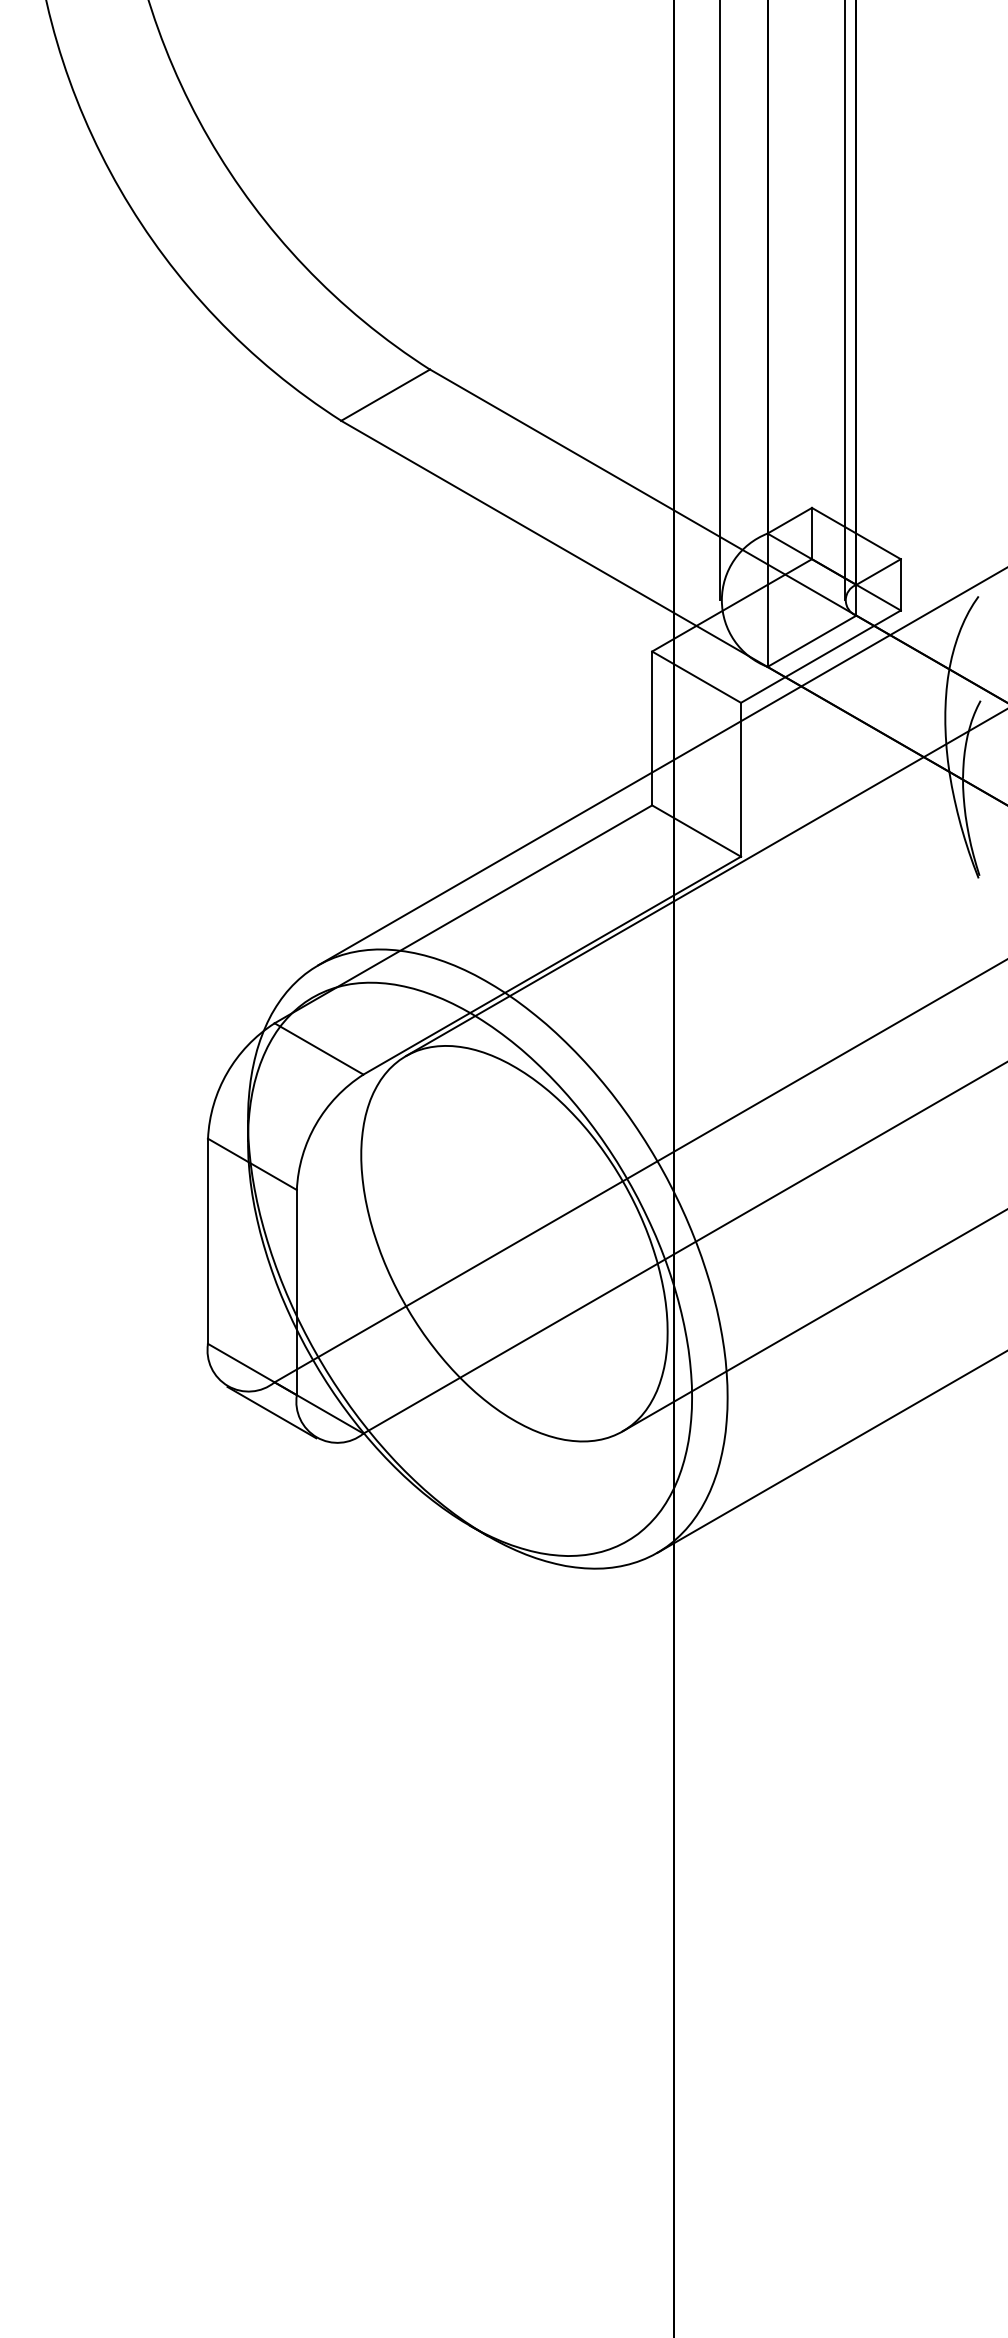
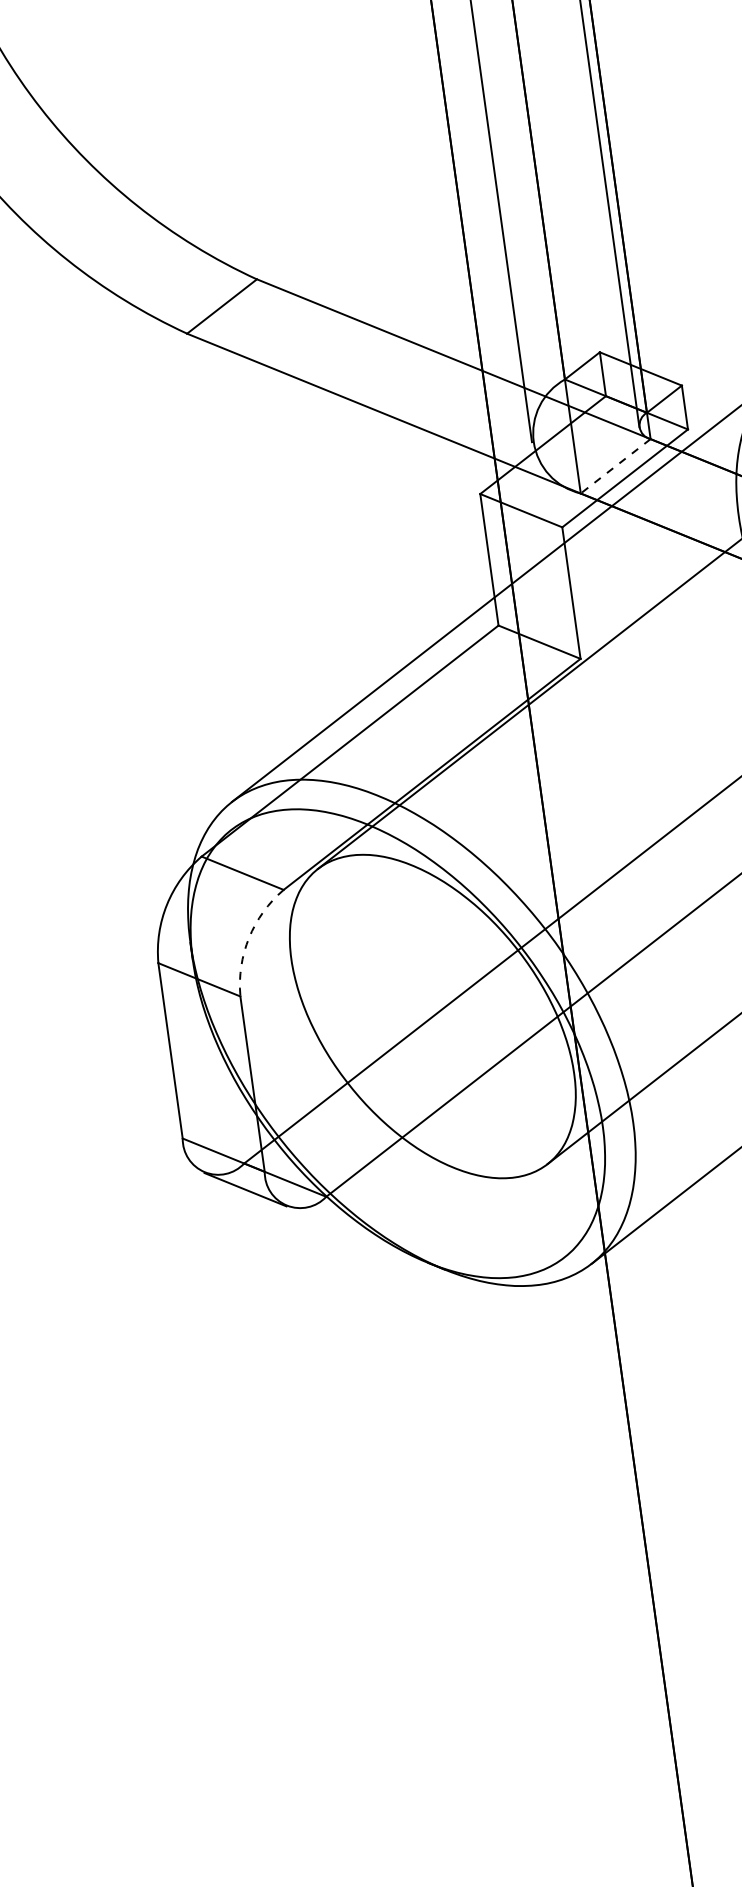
line: (811, 641) -> (615, 466), solid -> dashed
arc: (316, 1124) -> (249, 938), solid -> dashed

